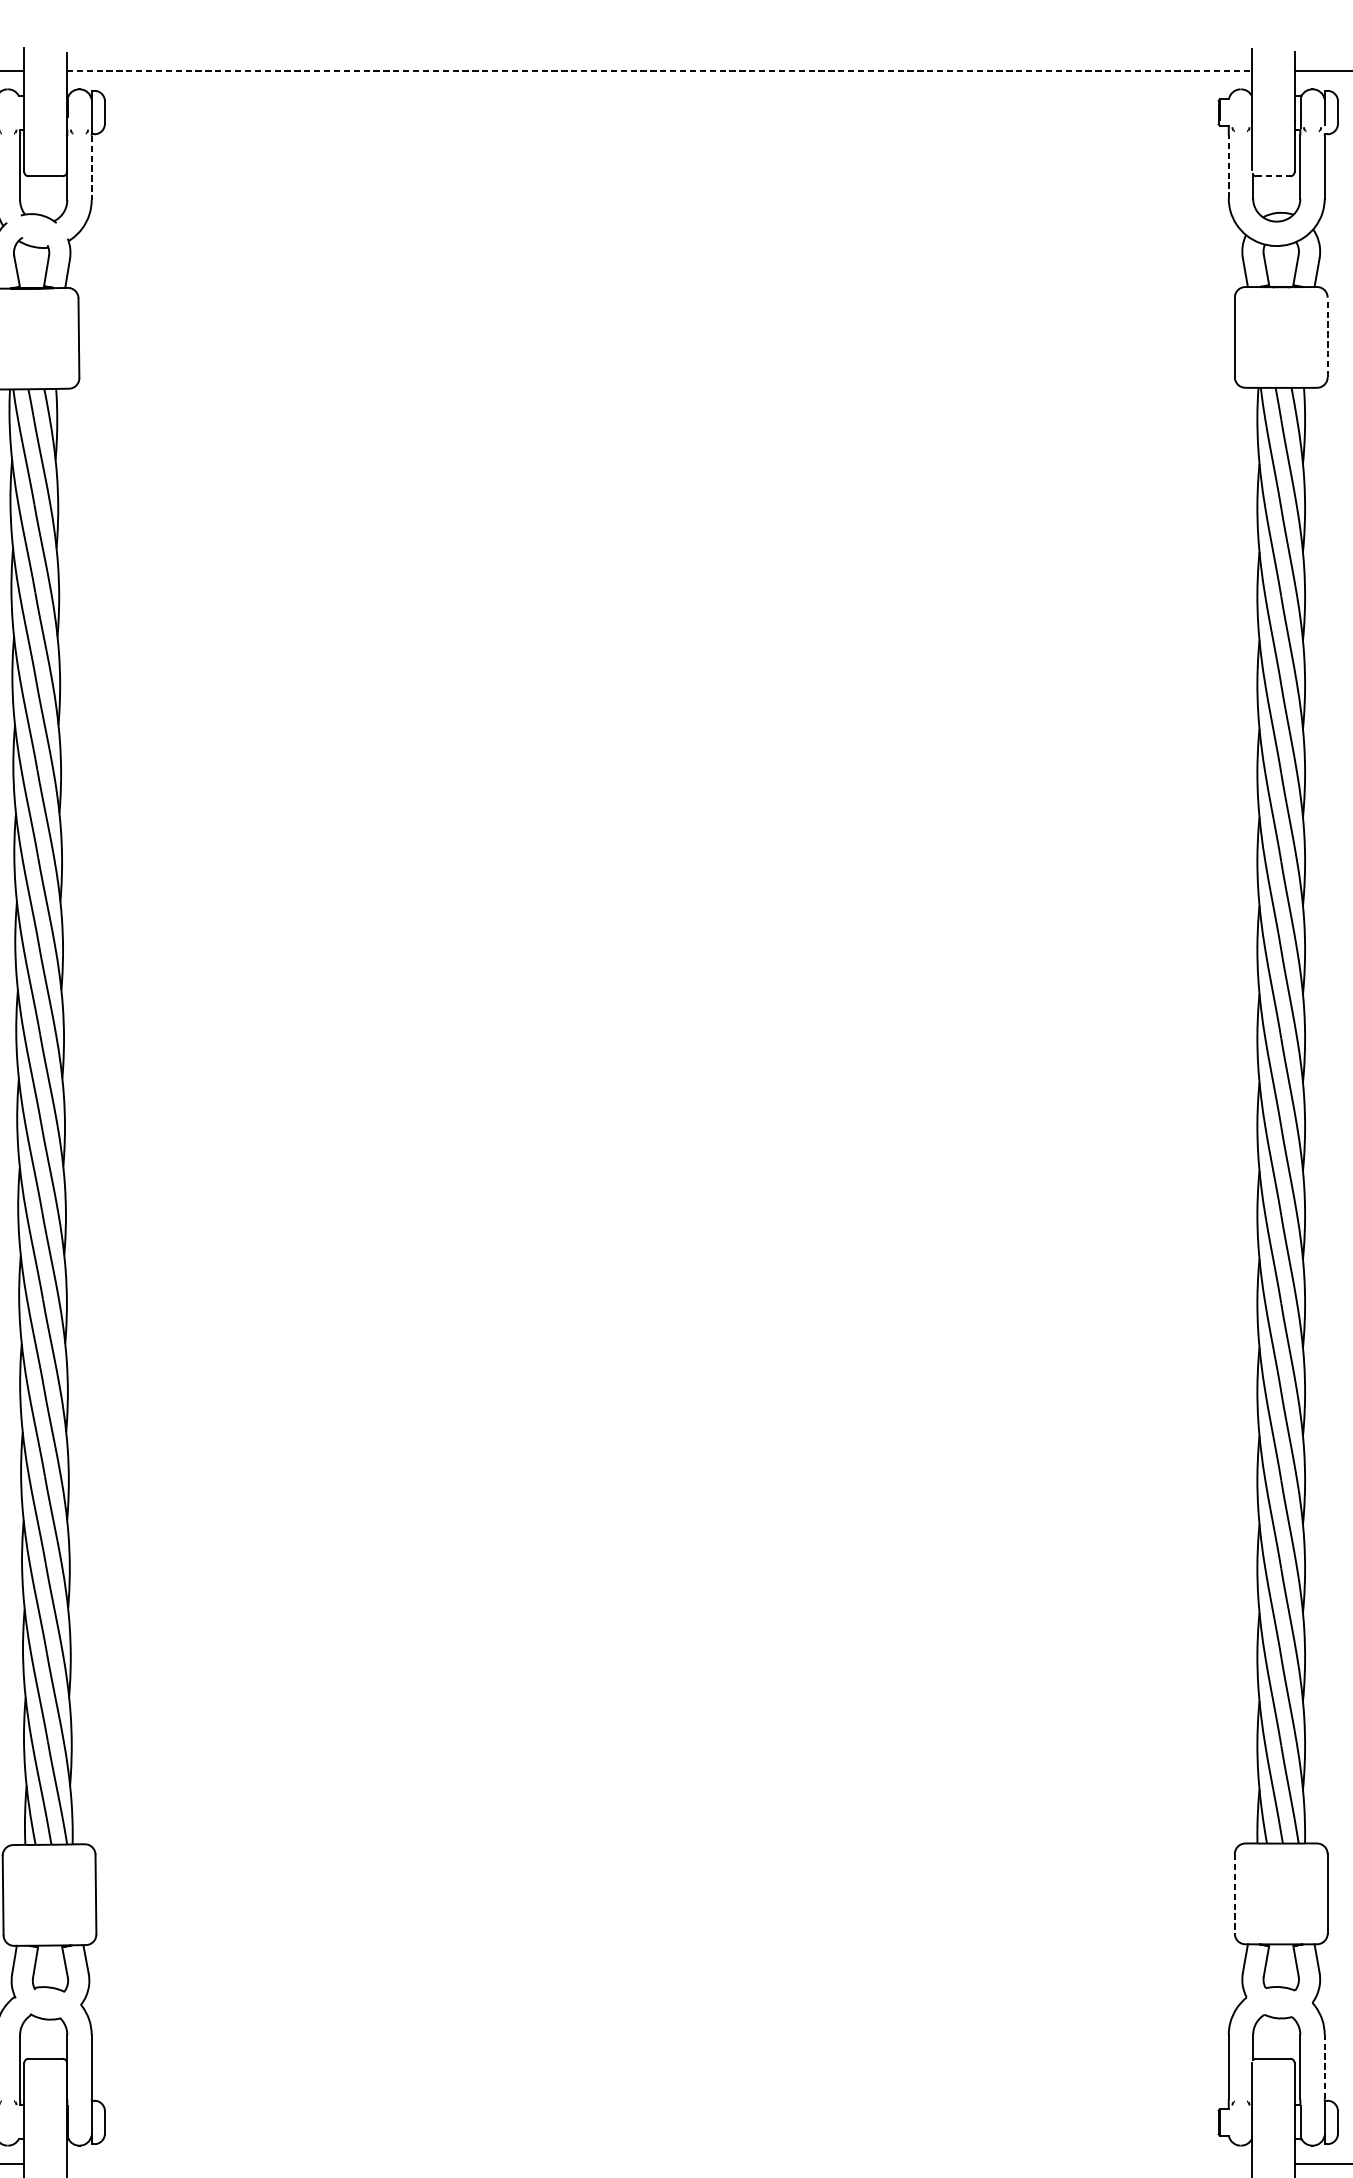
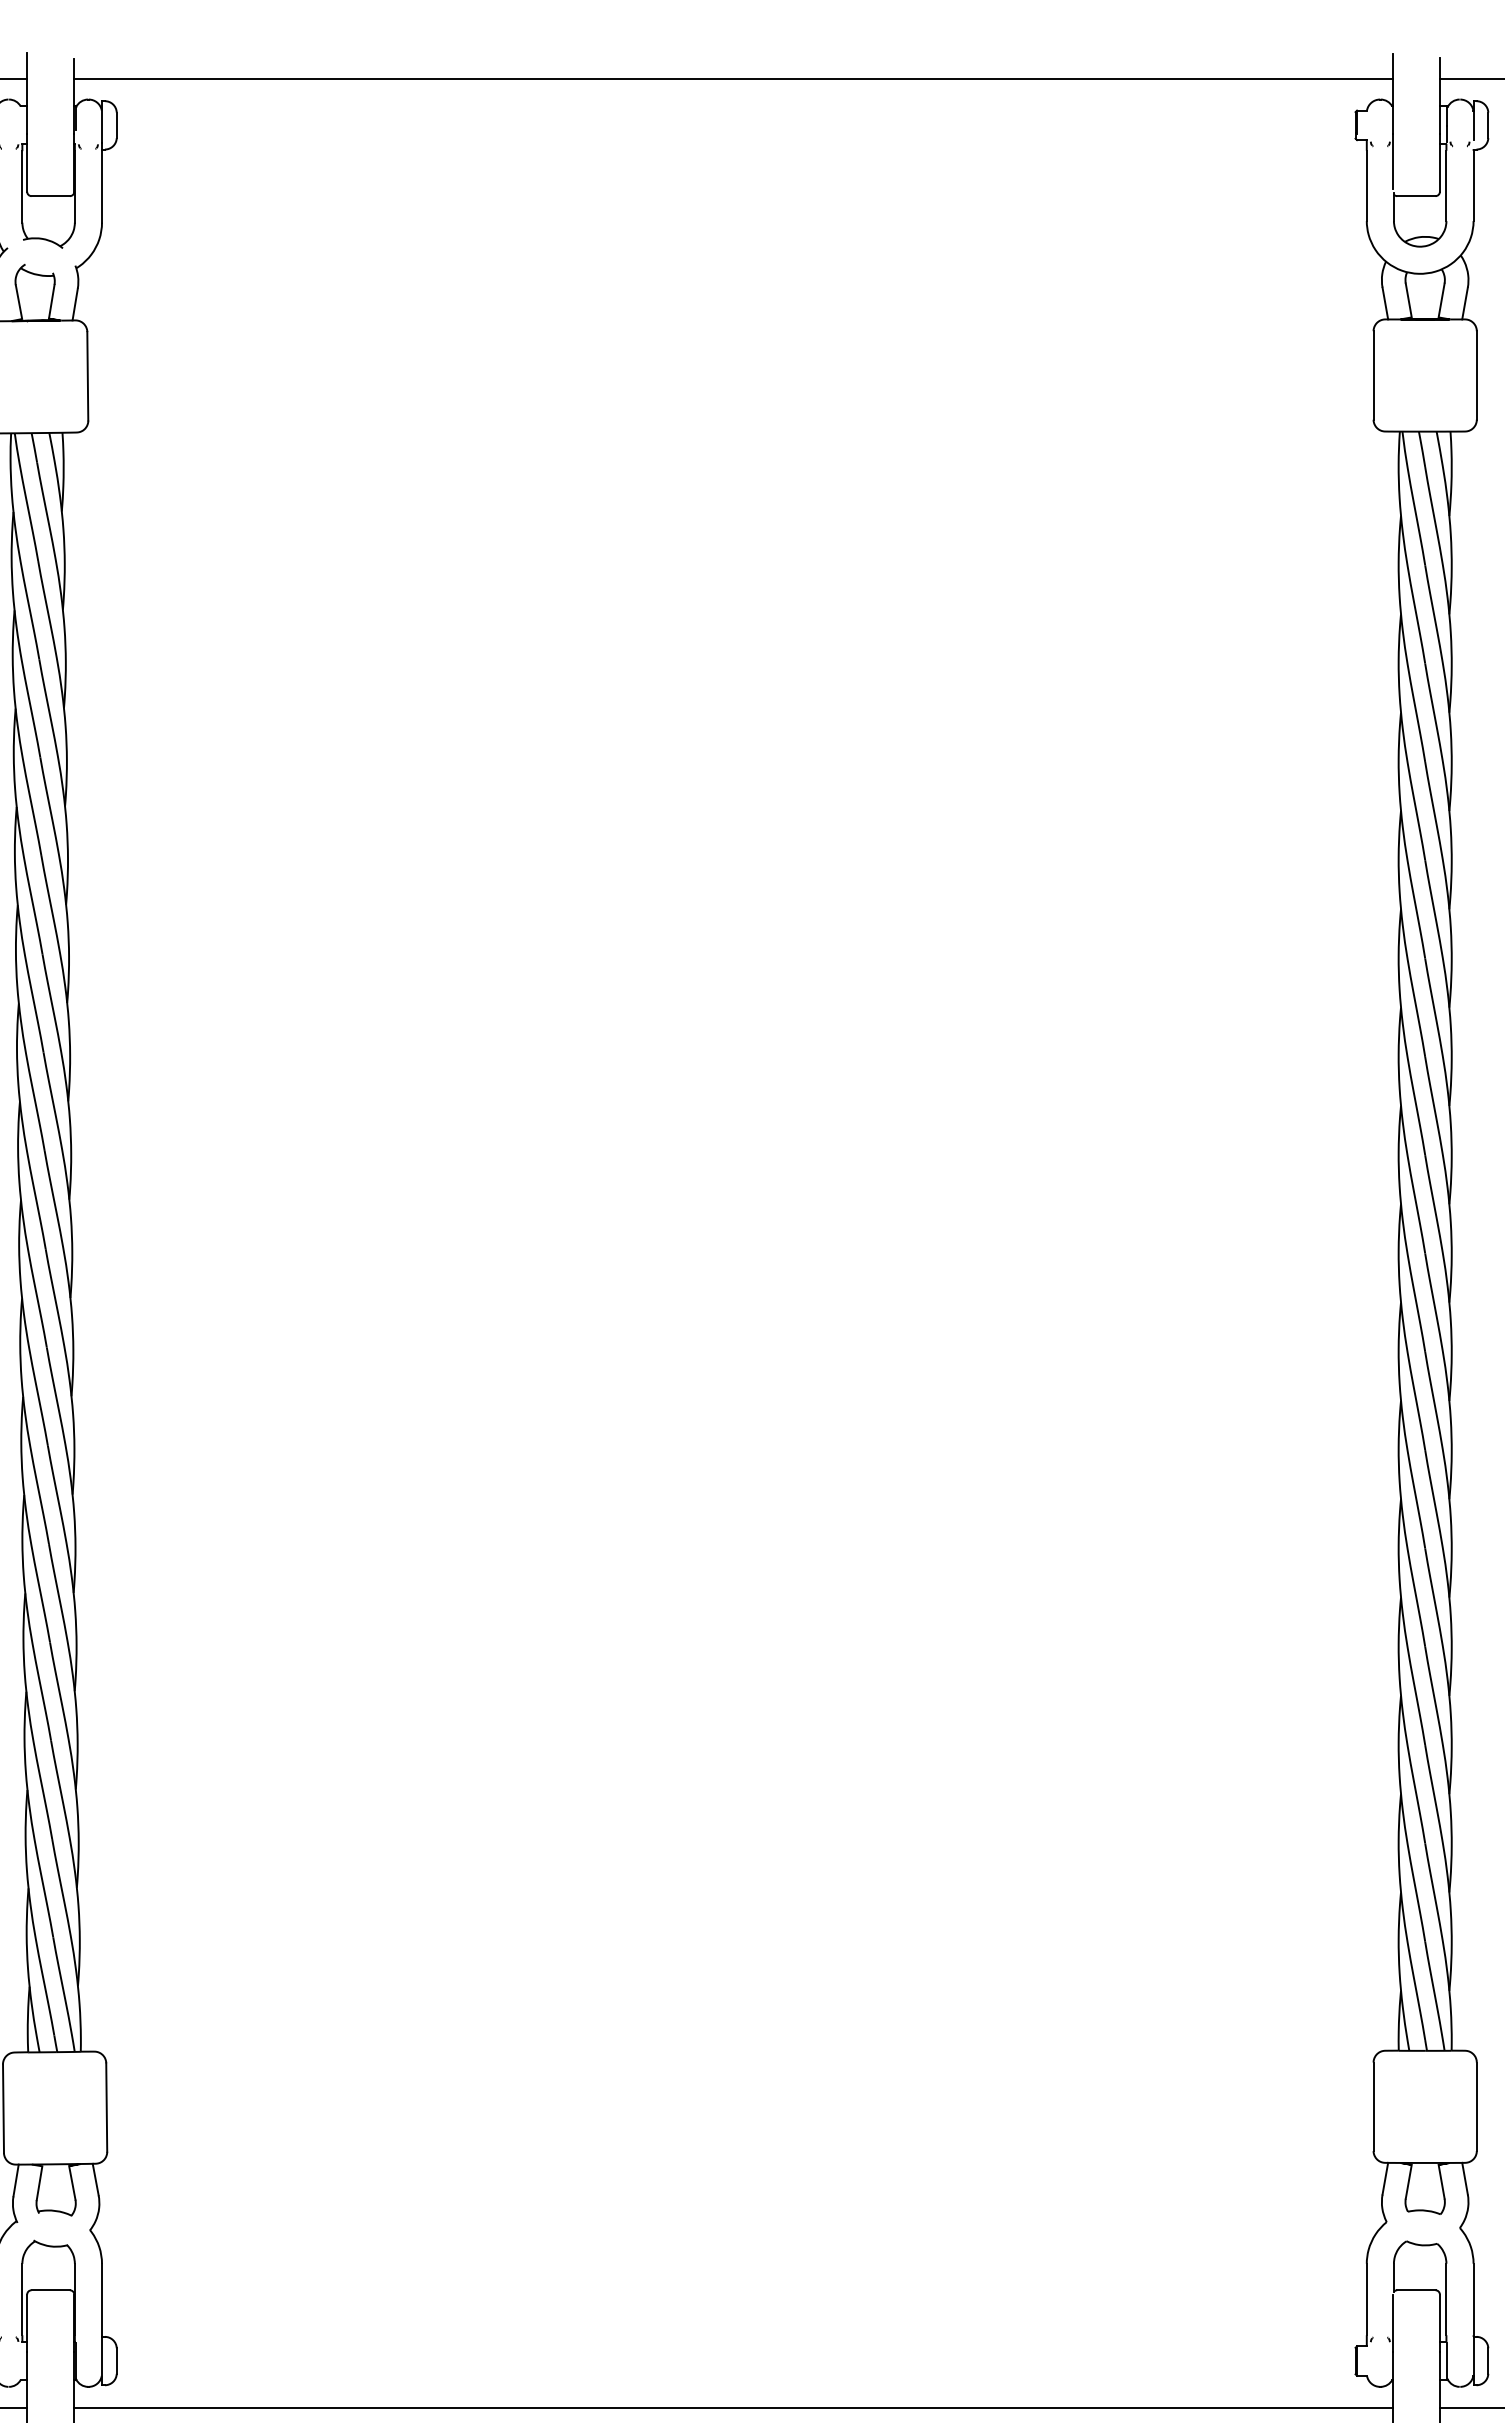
line: (660, 70) -> (734, 78), dashed -> solid
line: (1228, 166) -> (1366, 185), dashed -> solid
line: (92, 167) -> (102, 186), dashed -> solid
line: (1273, 176) -> (1416, 196), dashed -> solid
line: (1327, 336) -> (1476, 374), dashed -> solid
line: (1234, 1894) -> (1373, 2107), dashed -> solid
line: (1324, 2067) -> (1473, 2299), dashed -> solid
line: (659, 2164) -> (733, 2407), added

